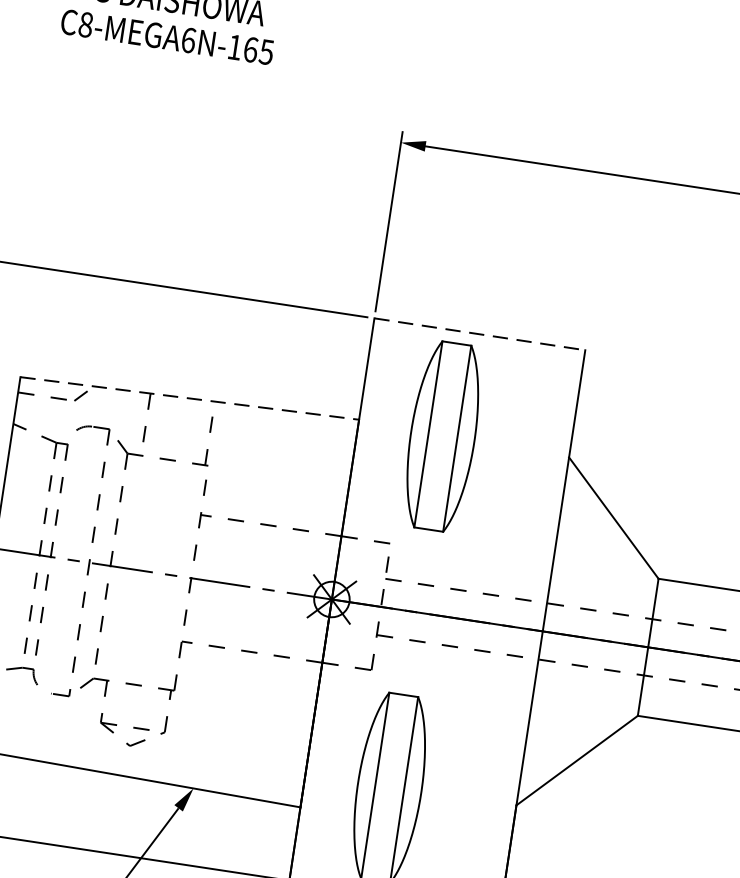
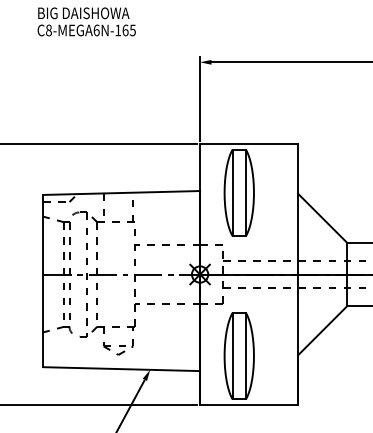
line: (480, 333) -> (249, 143), dashed -> solid
line: (191, 397) -> (122, 192), dashed -> solid

